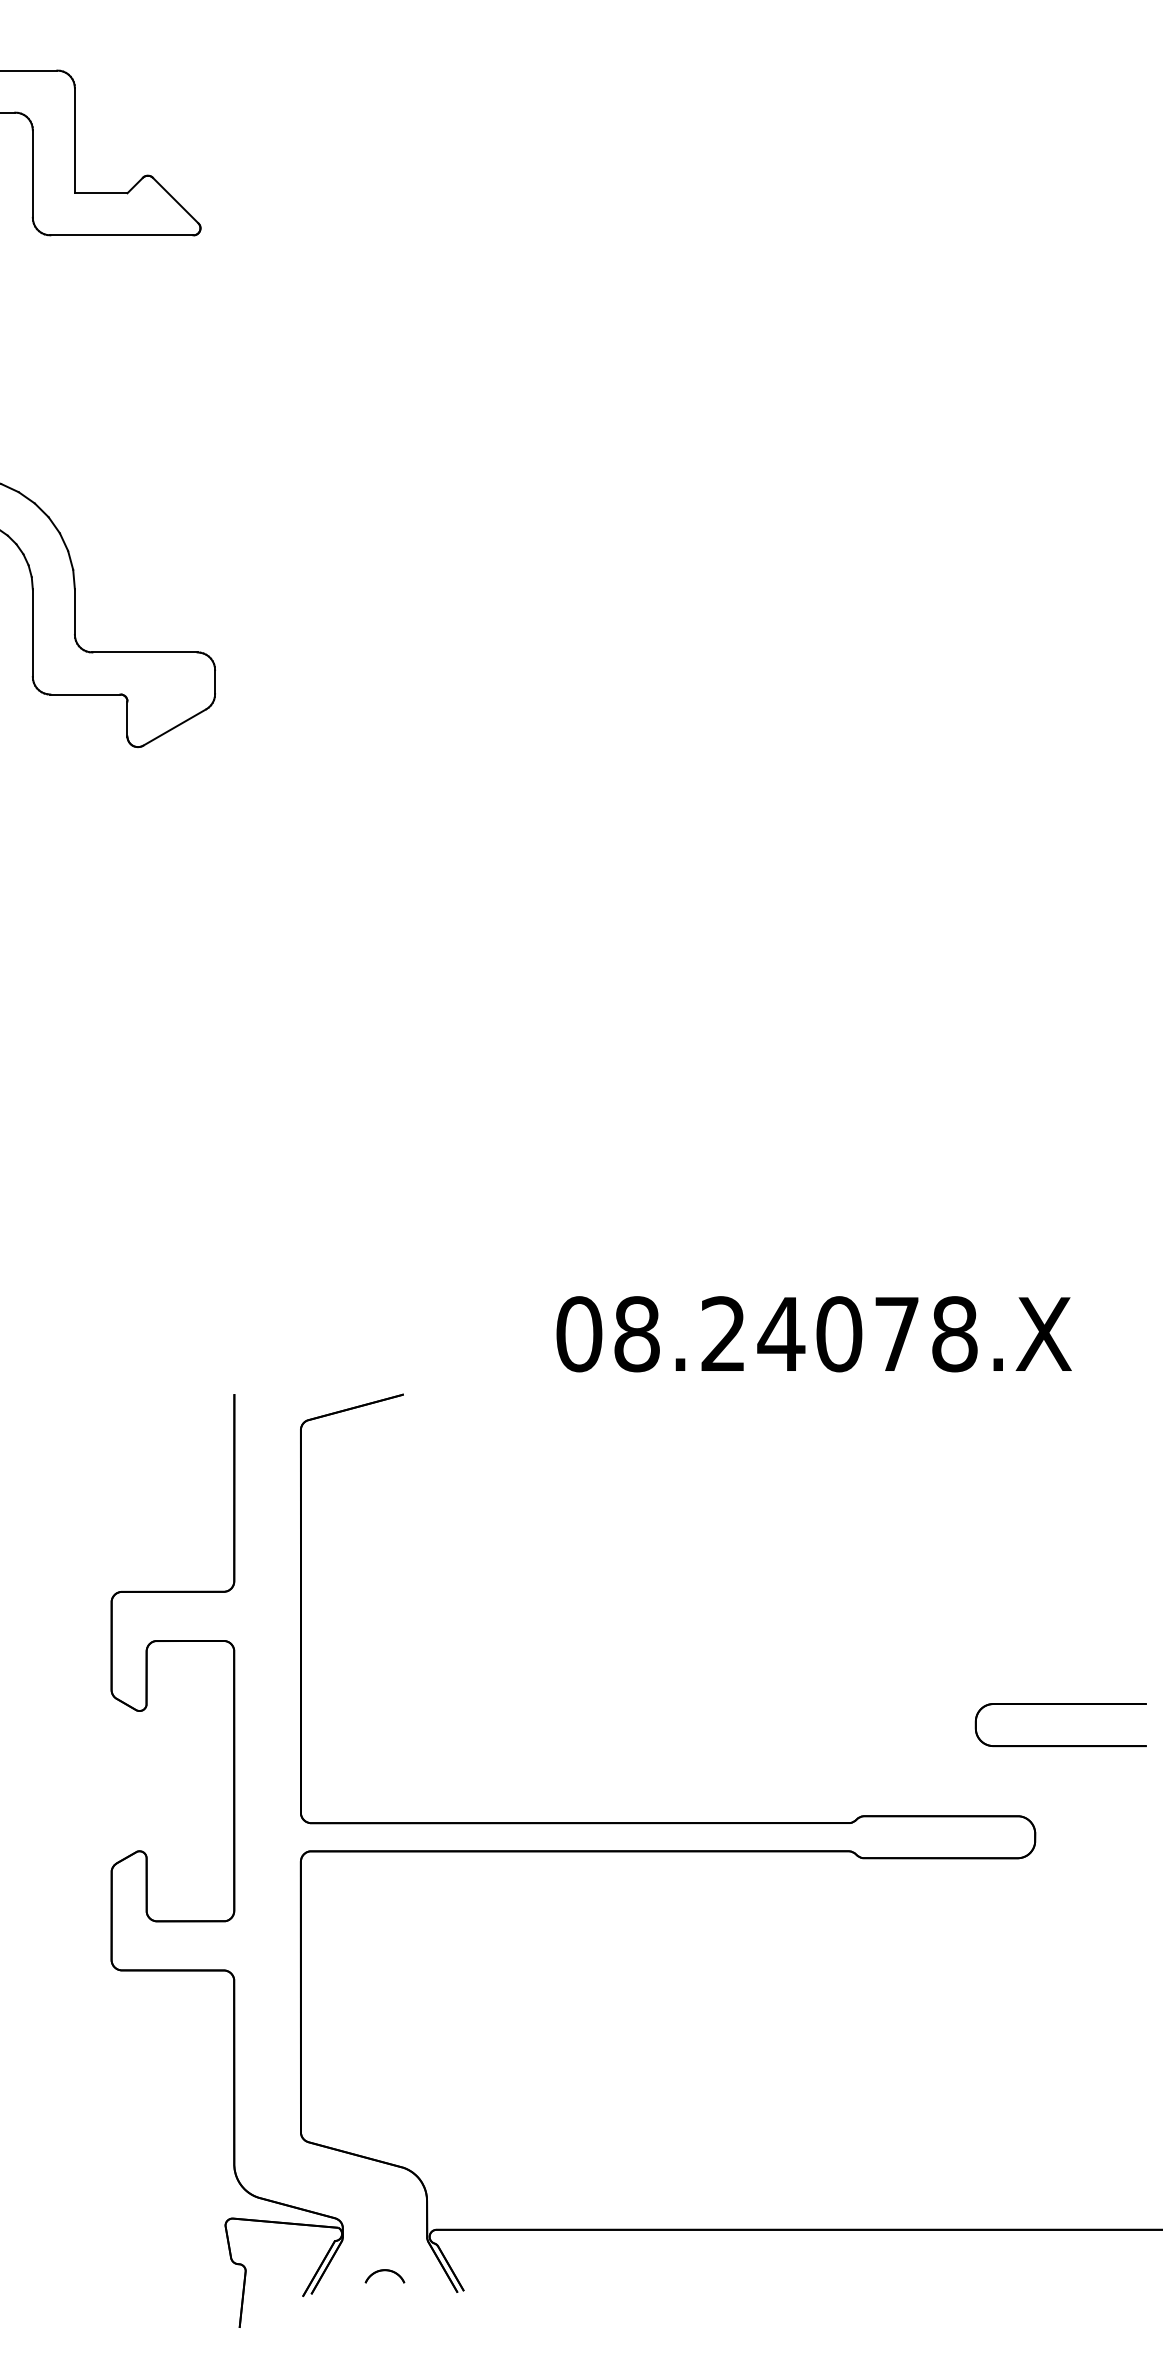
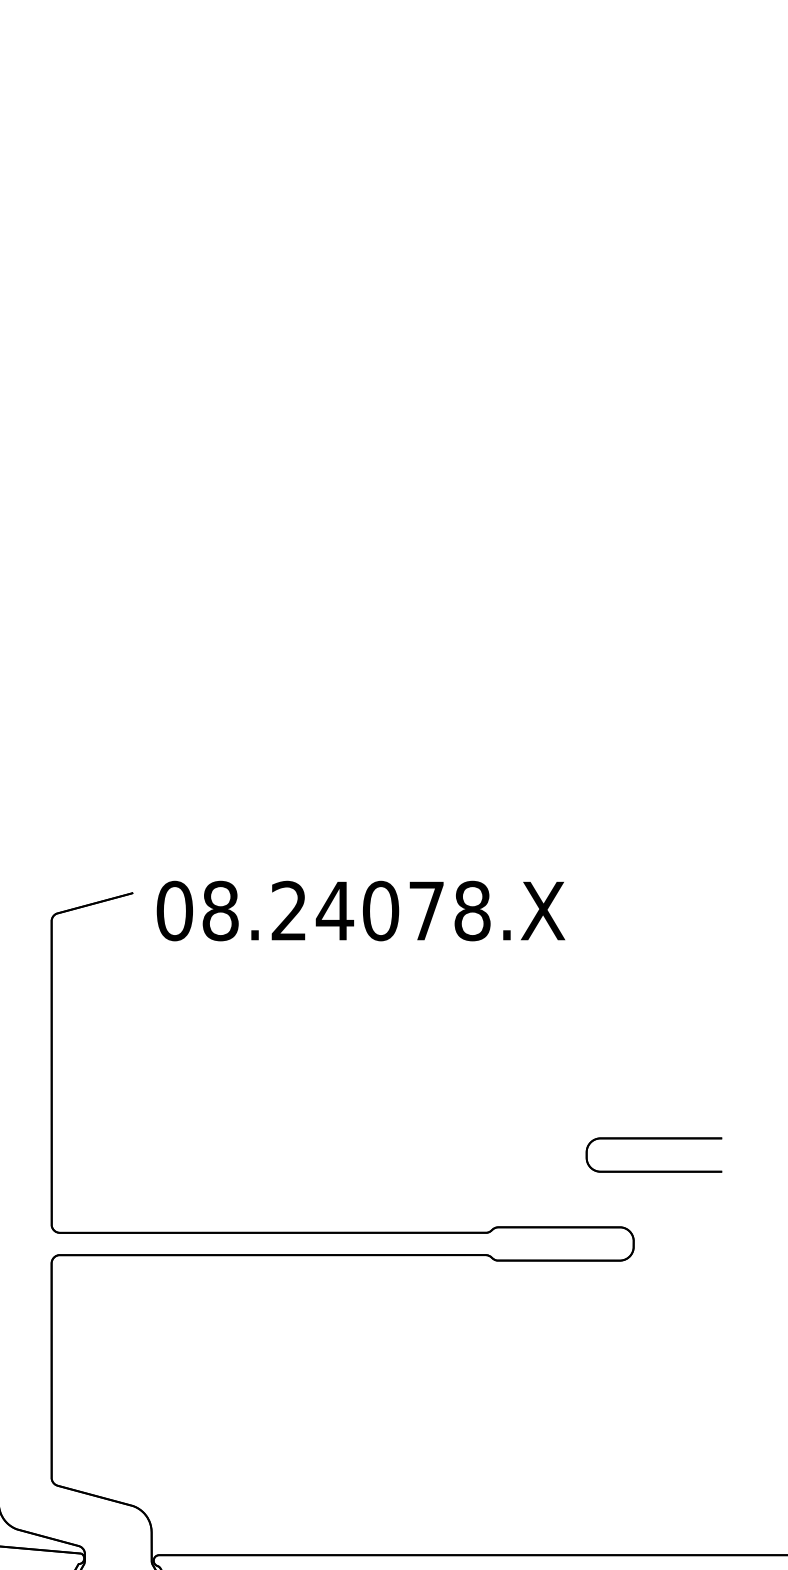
text: (813, 1334) -> (360, 911), moved

